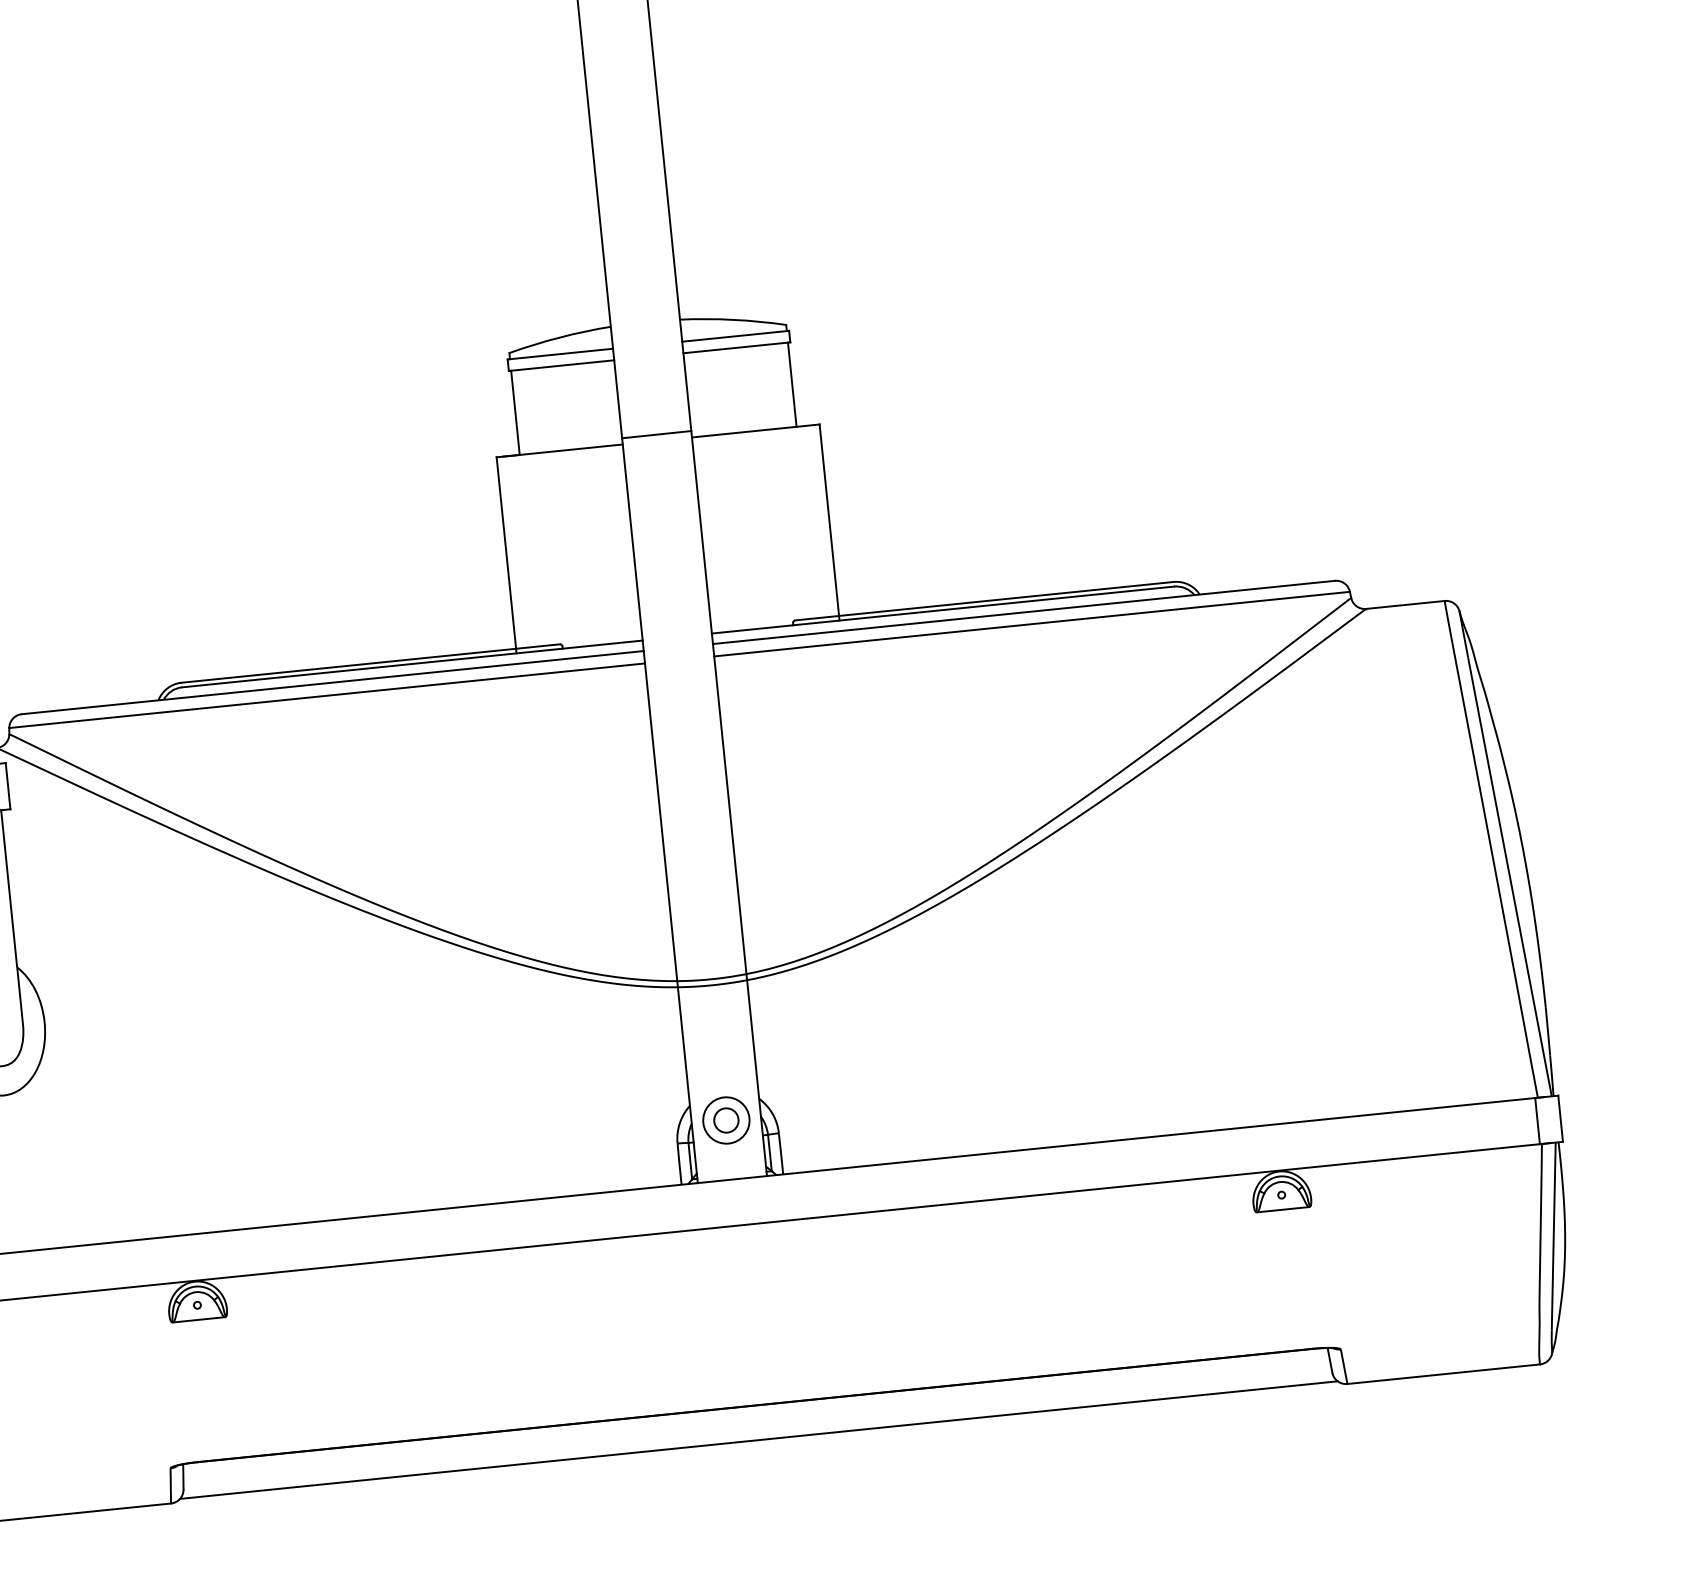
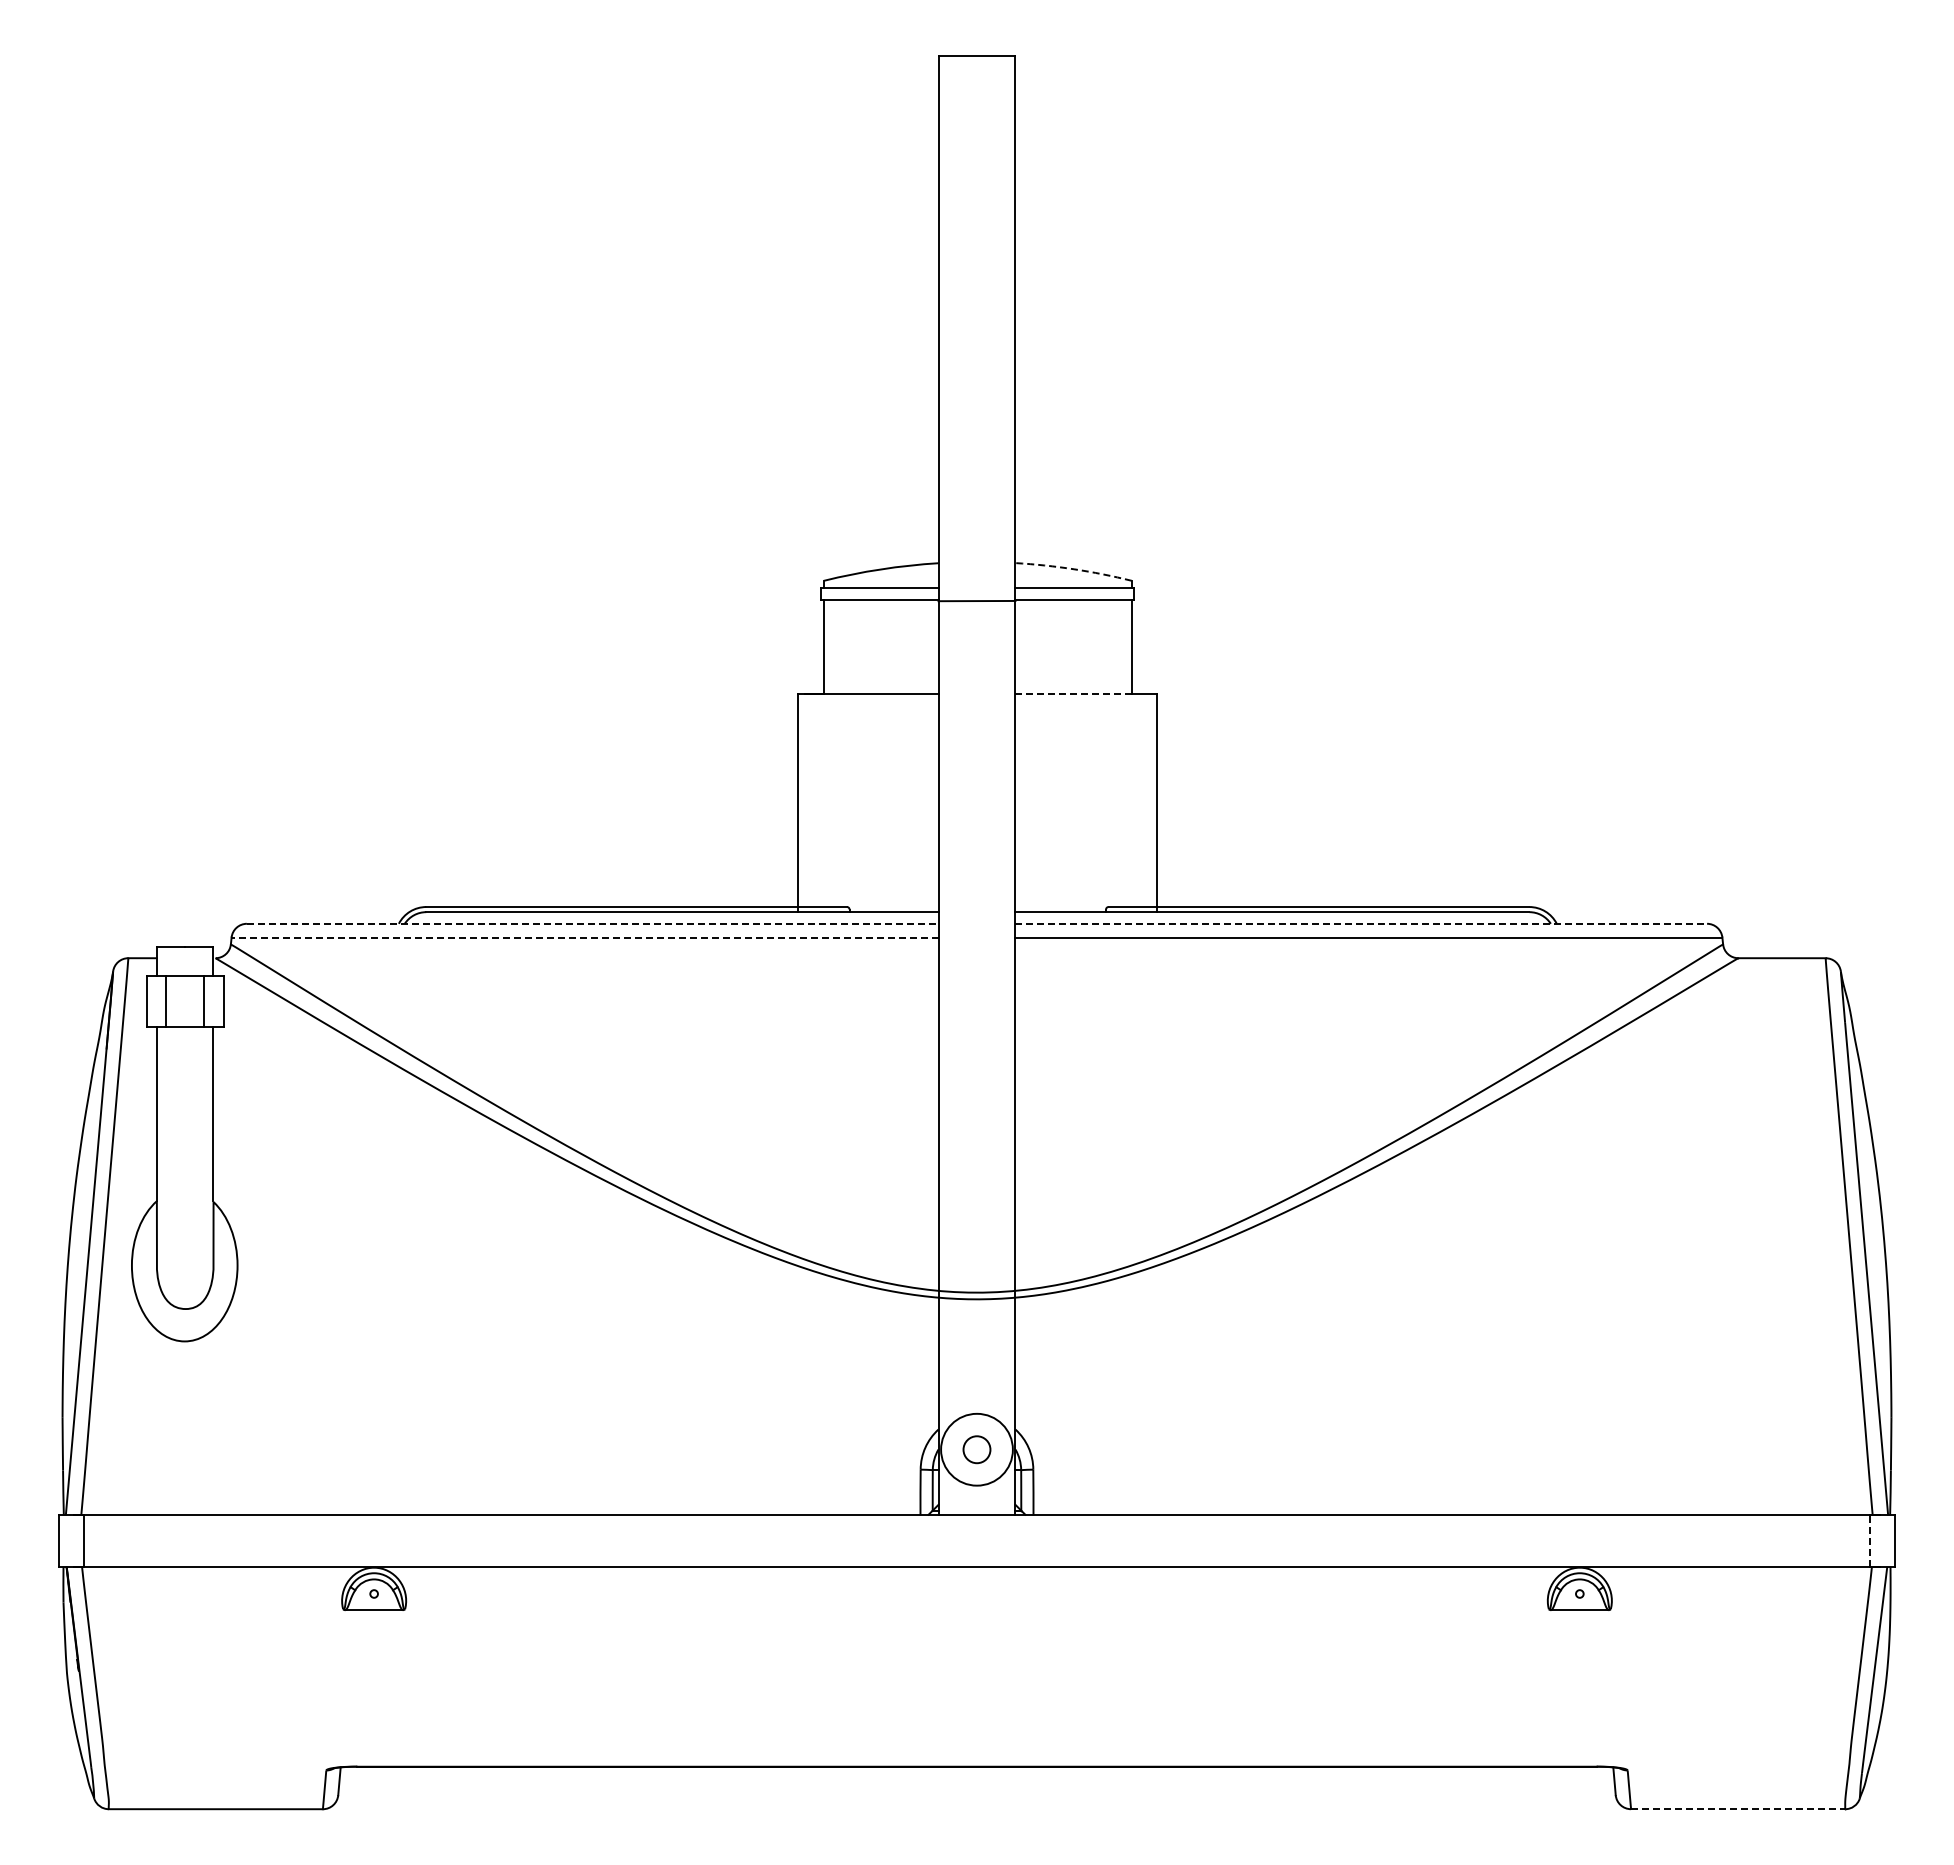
arc: (733, 320) -> (1074, 569), solid -> dashed
line: (745, 432) -> (1074, 694), solid -> dashed
line: (656, 434) -> (976, 600), moved
line: (1024, 612) -> (1361, 923), solid -> dashed
line: (332, 682) -> (592, 923), solid -> dashed
line: (326, 695) -> (584, 937), solid -> dashed
circle: (725, 1120) -> (976, 1449), size x1.4
line: (1537, 1121) -> (1869, 1541), solid -> dashed
line: (1444, 1374) -> (1738, 1809), solid -> dashed
line: (758, 1440) -> (976, 1805), removed

